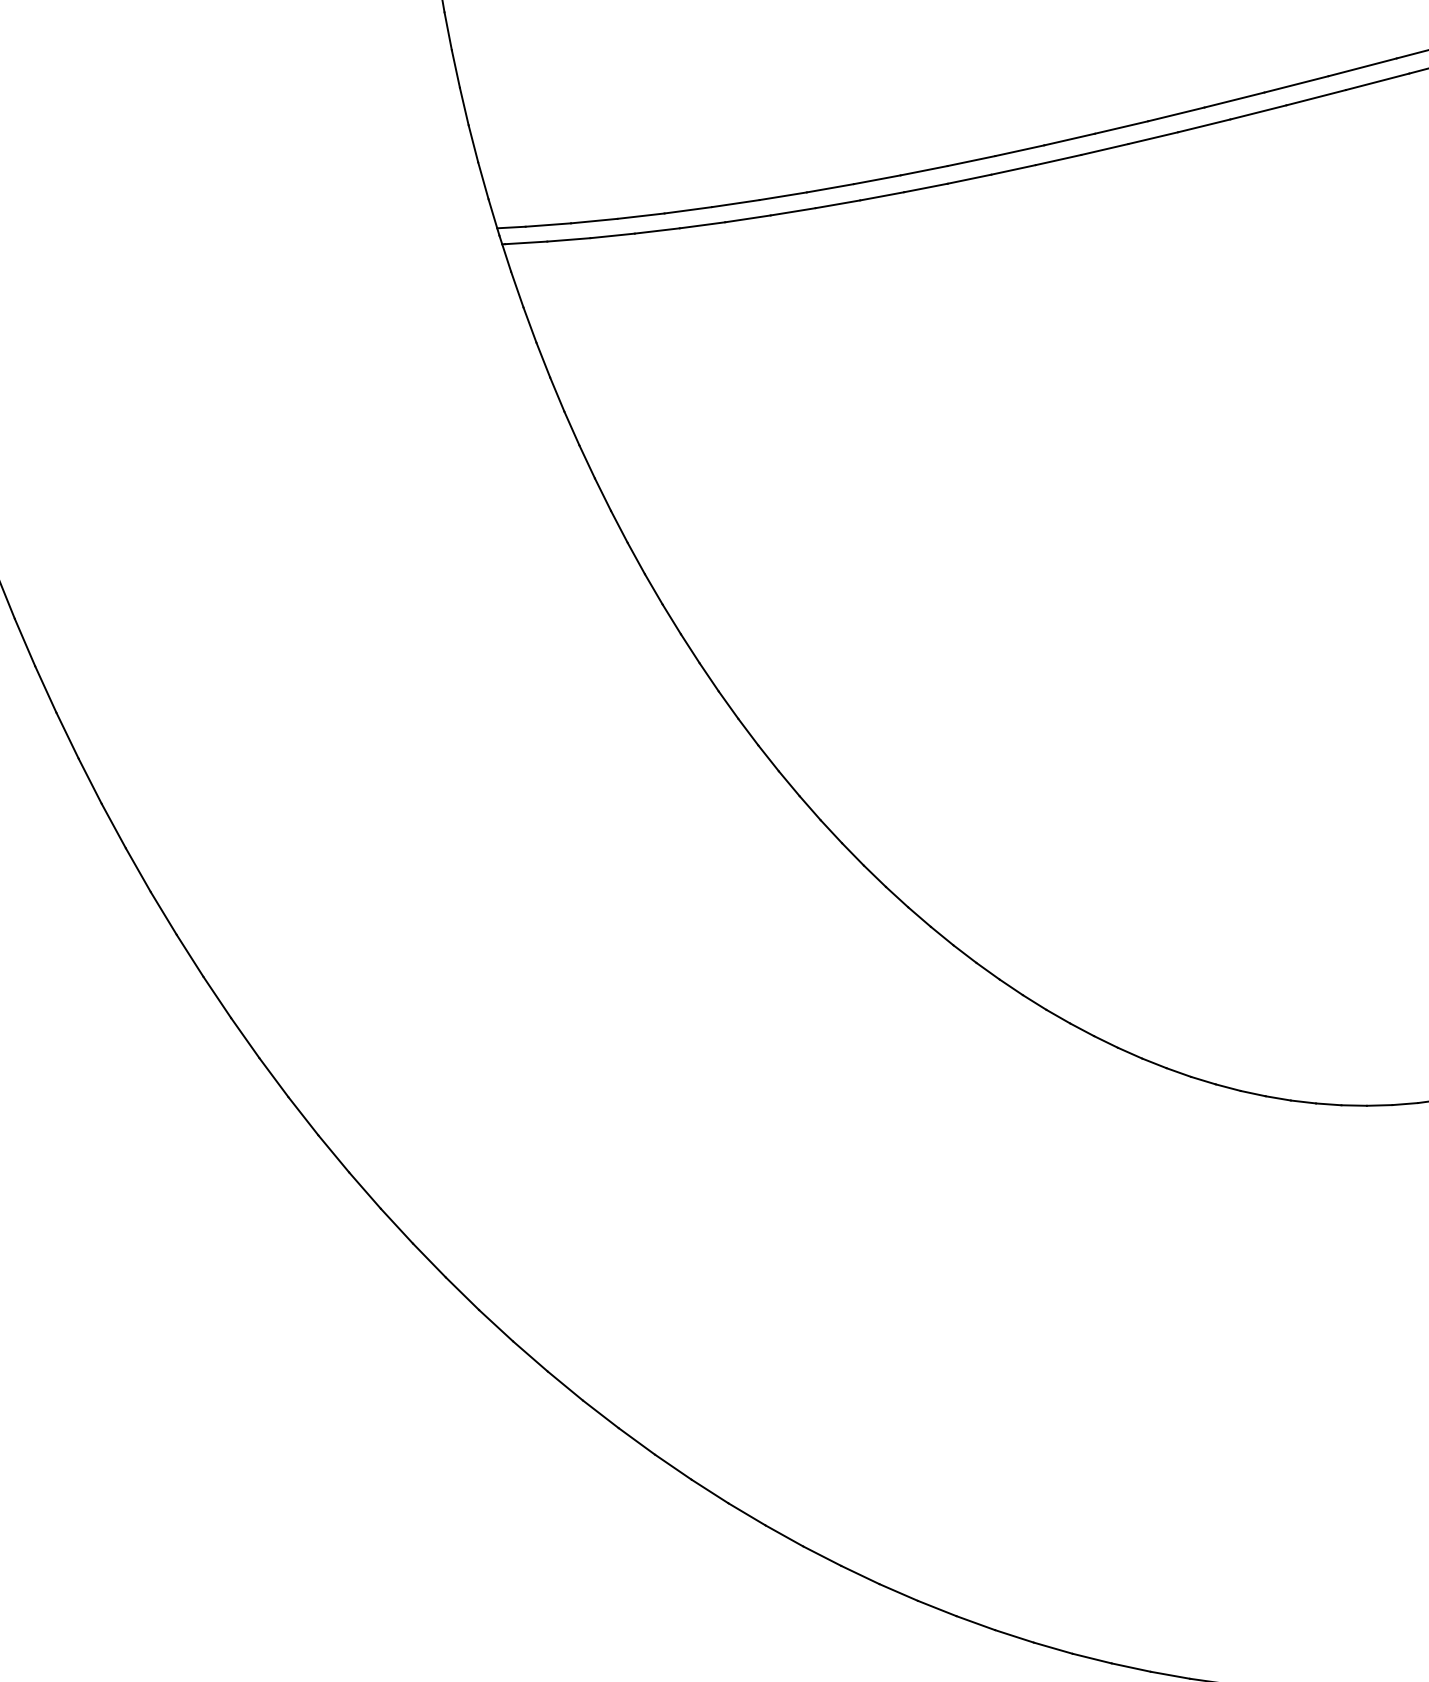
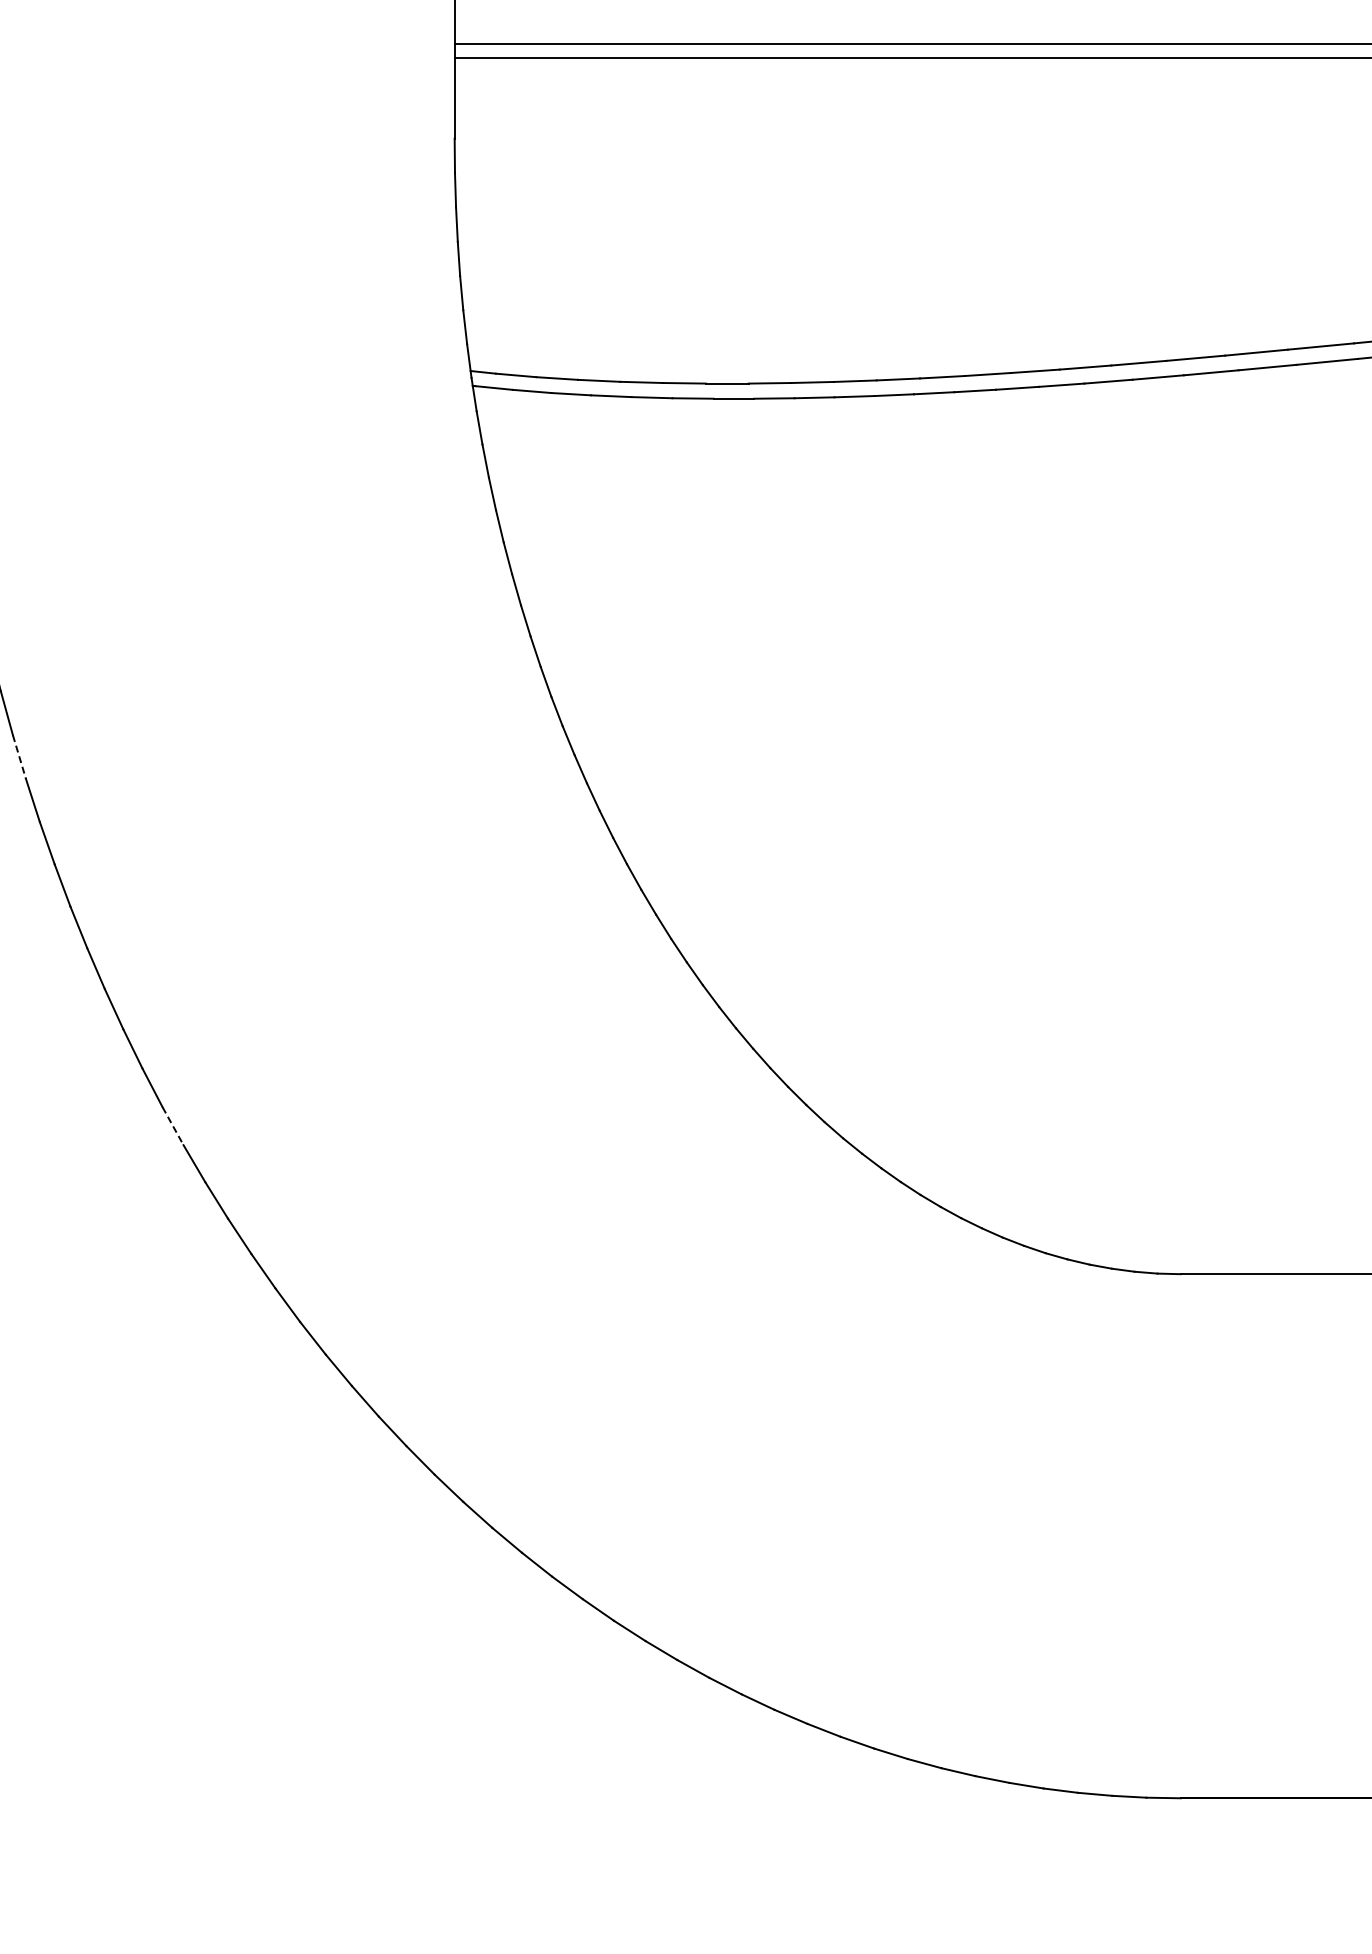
line: (67, 736) -> (19, 757), solid -> dashed
line: (304, 1116) -> (173, 1126), solid -> dashed

